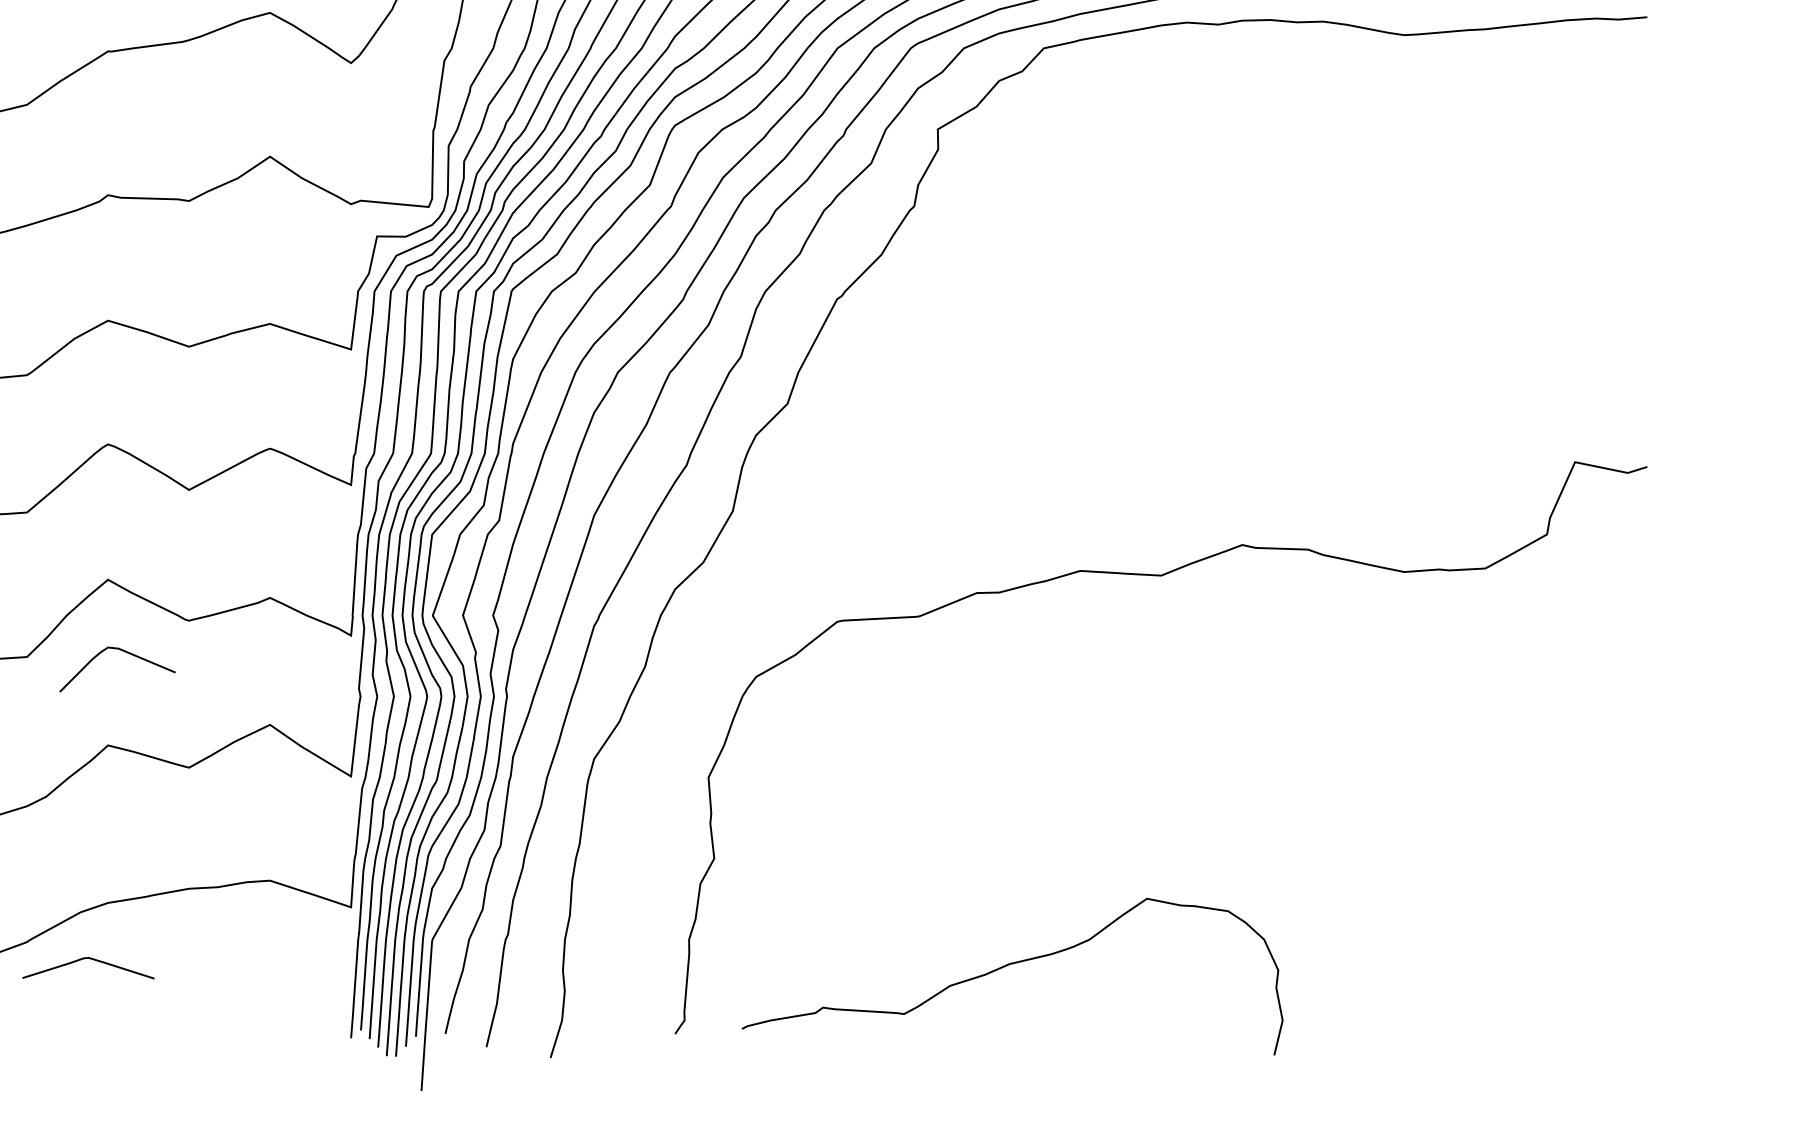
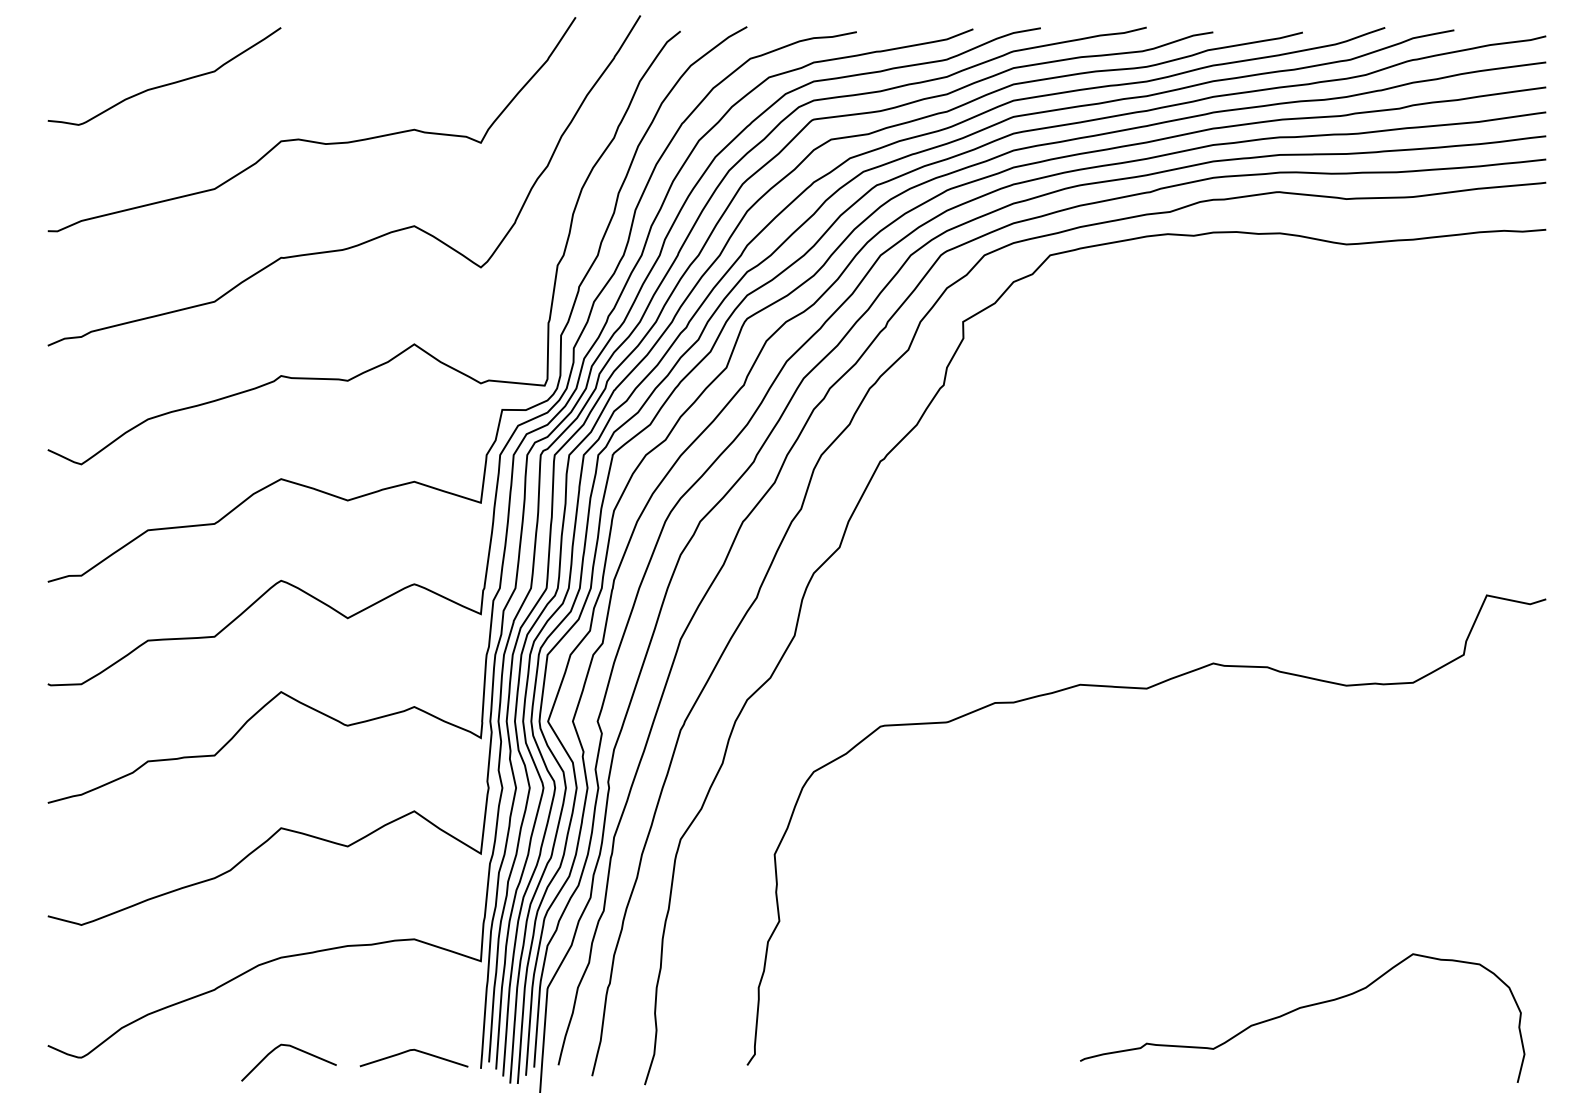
curve: (123, 652) -> (293, 1048), moved
curve: (90, 959) -> (415, 1051), moved
curve: (1008, 966) -> (1299, 1009), moved

